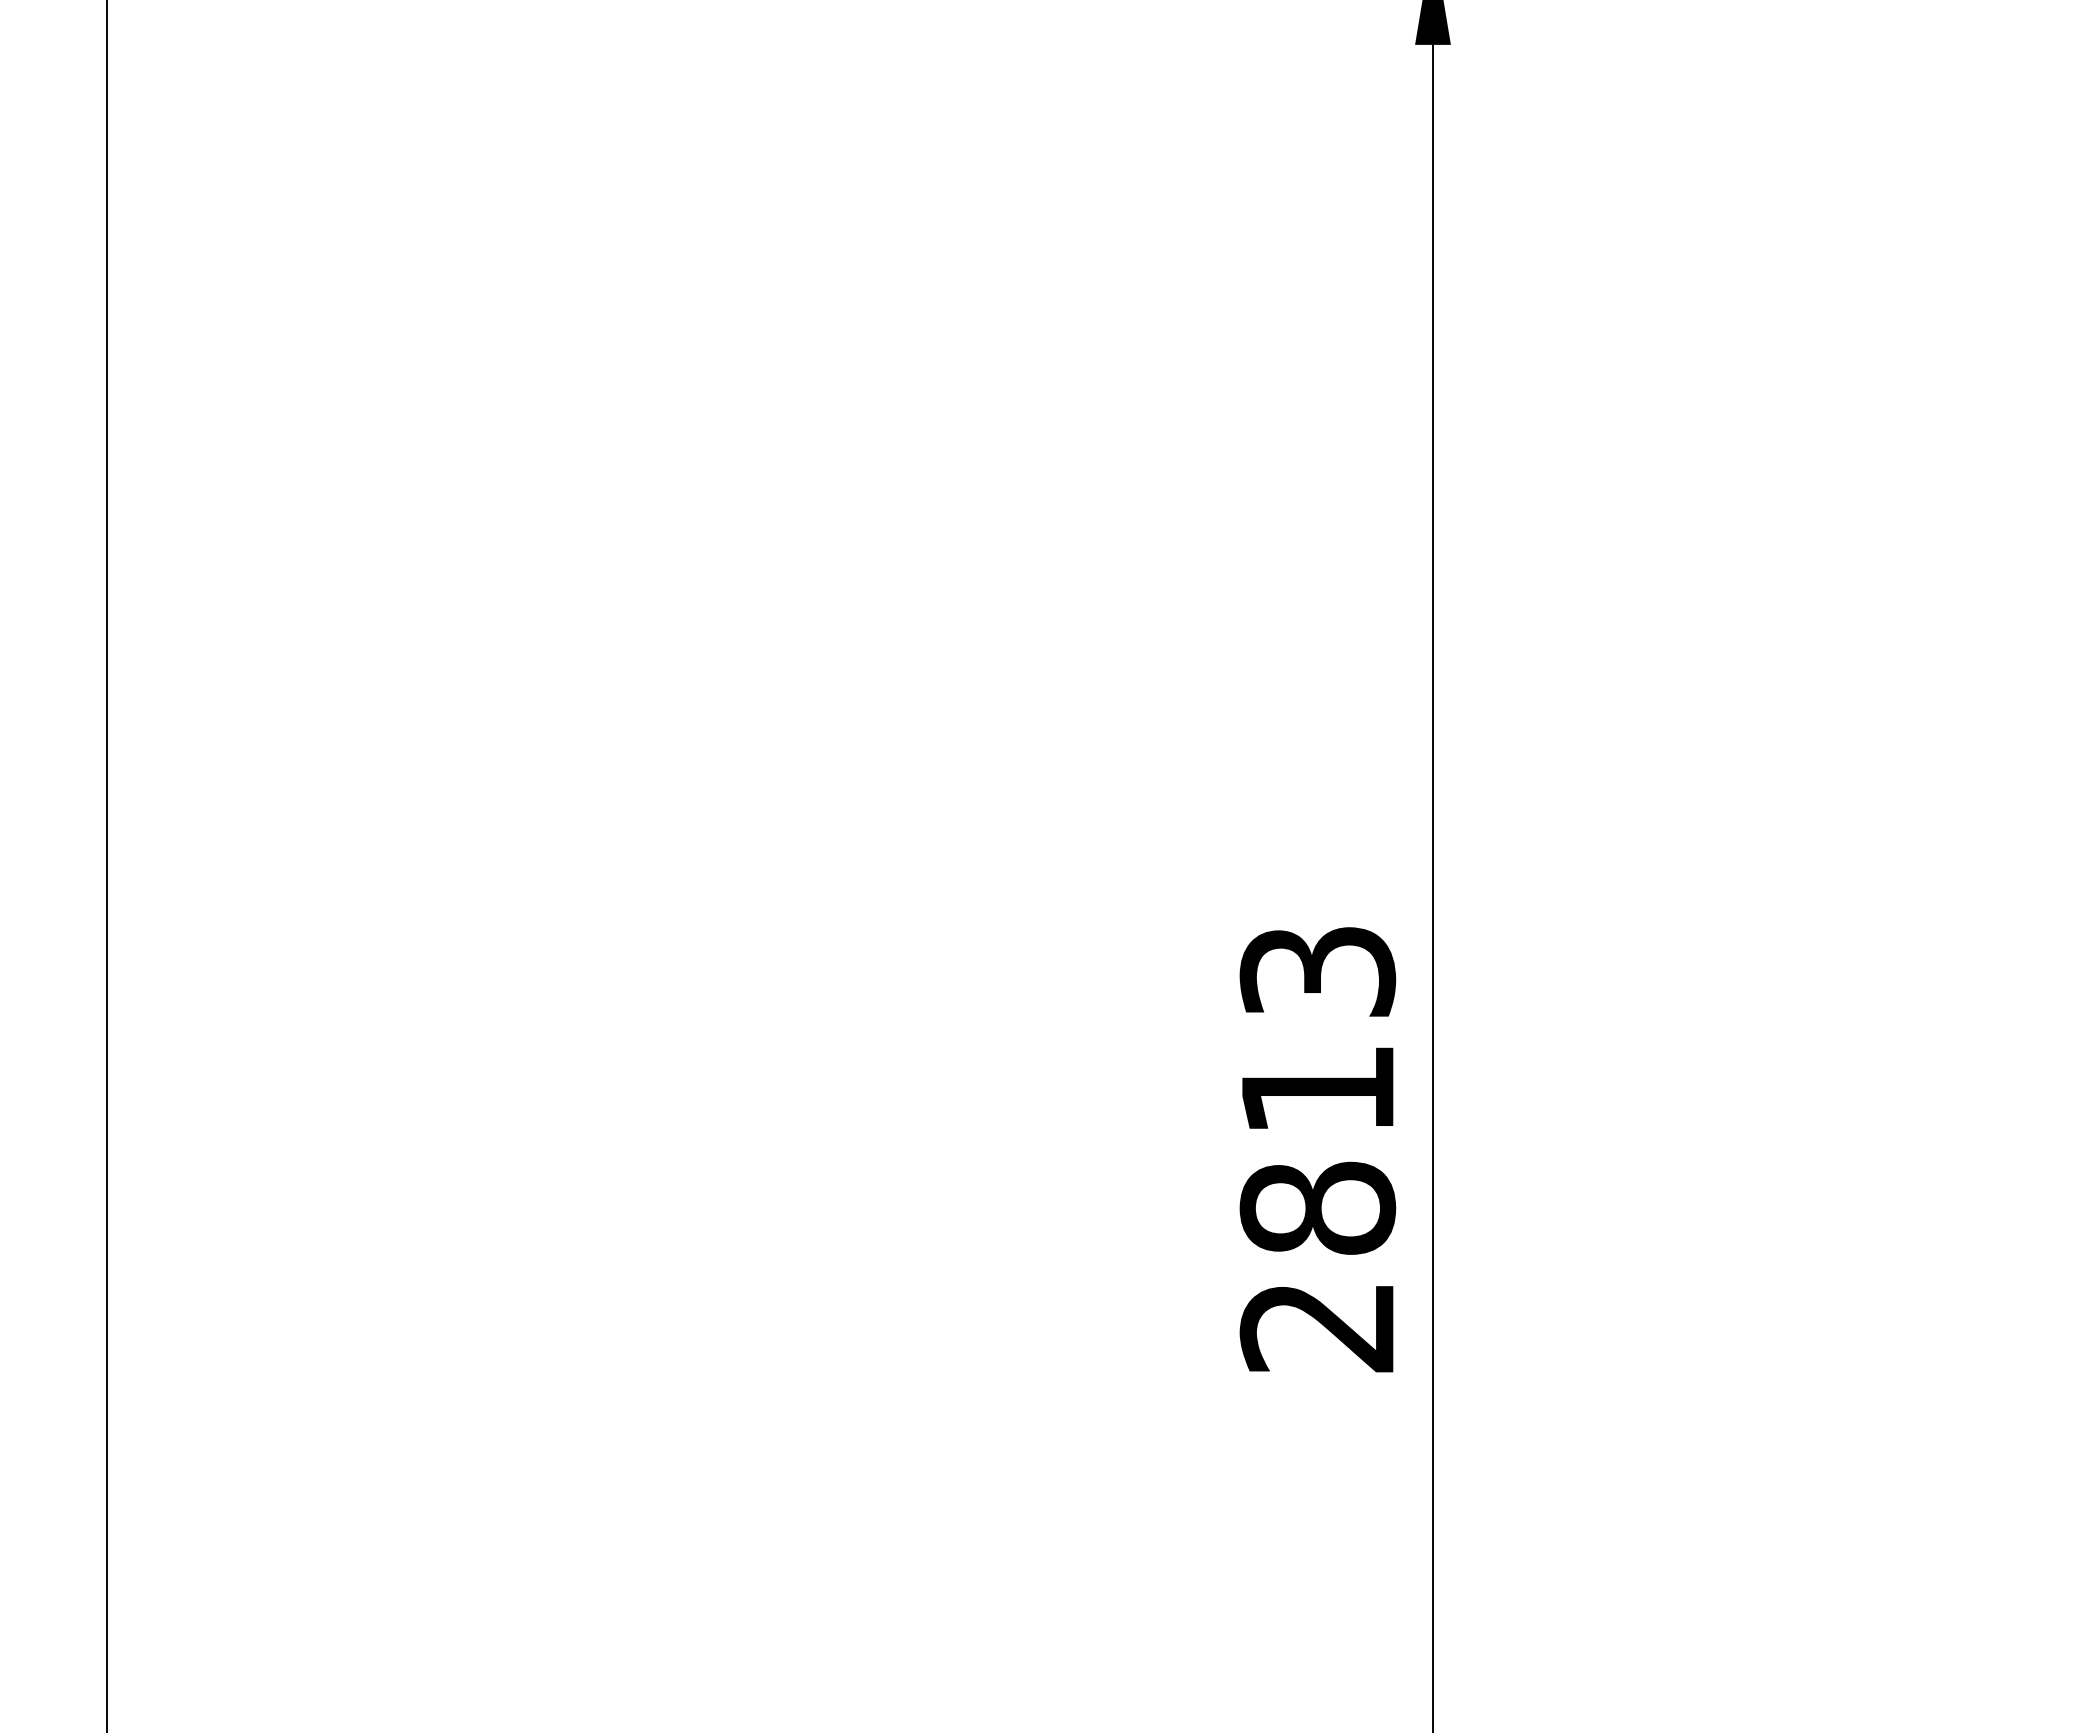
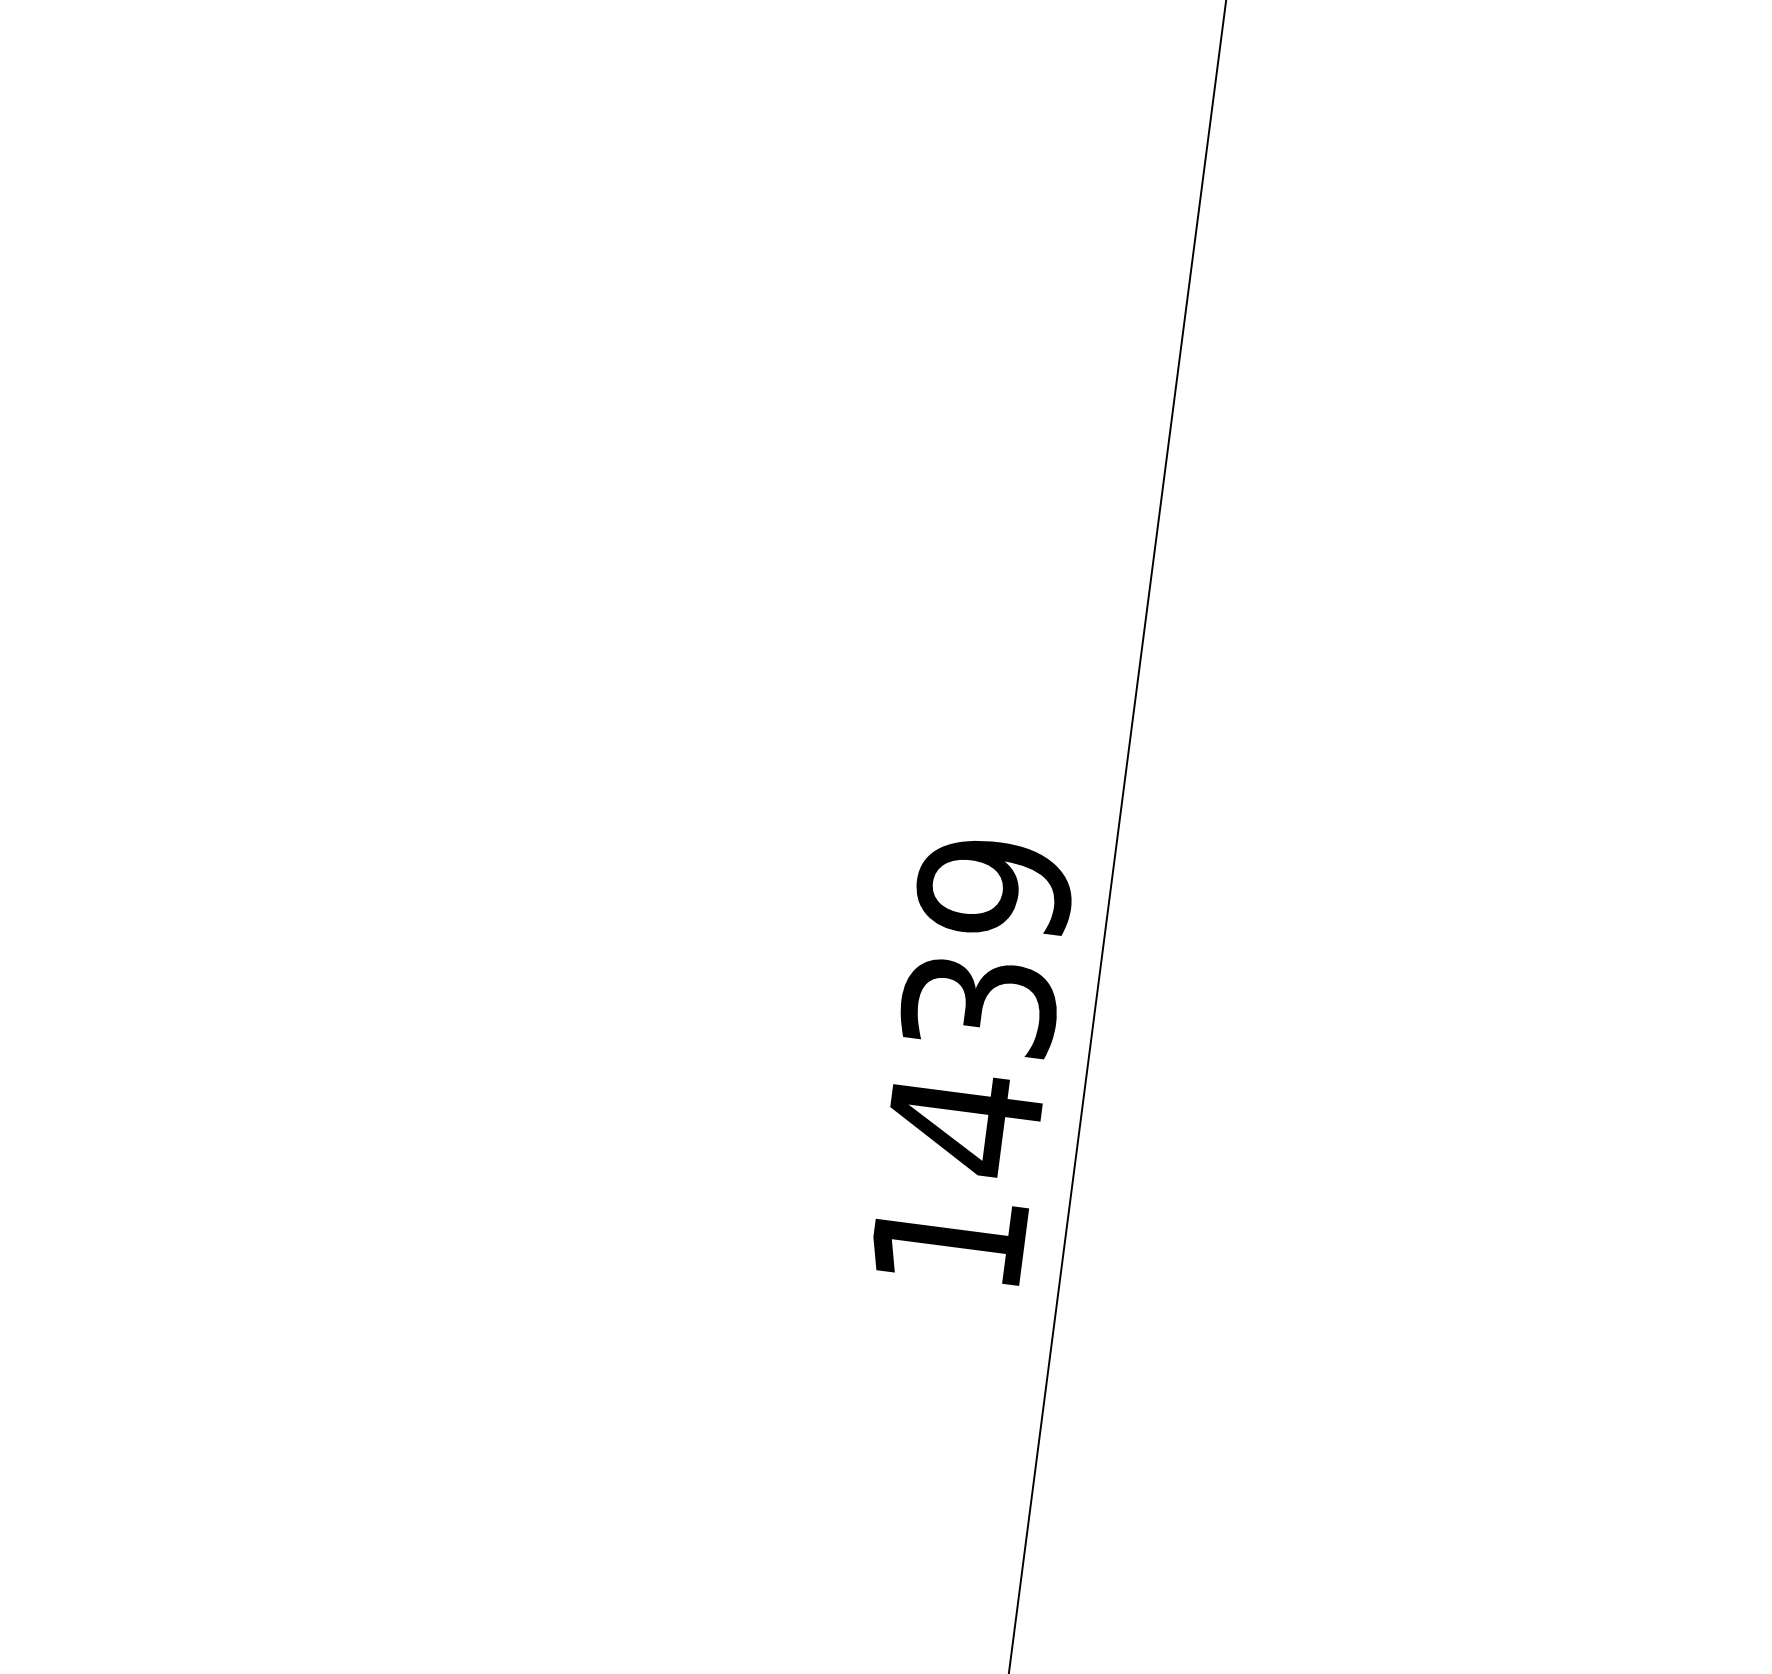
text: (1317, 1148) -> (971, 1063), 2813 -> 1439

